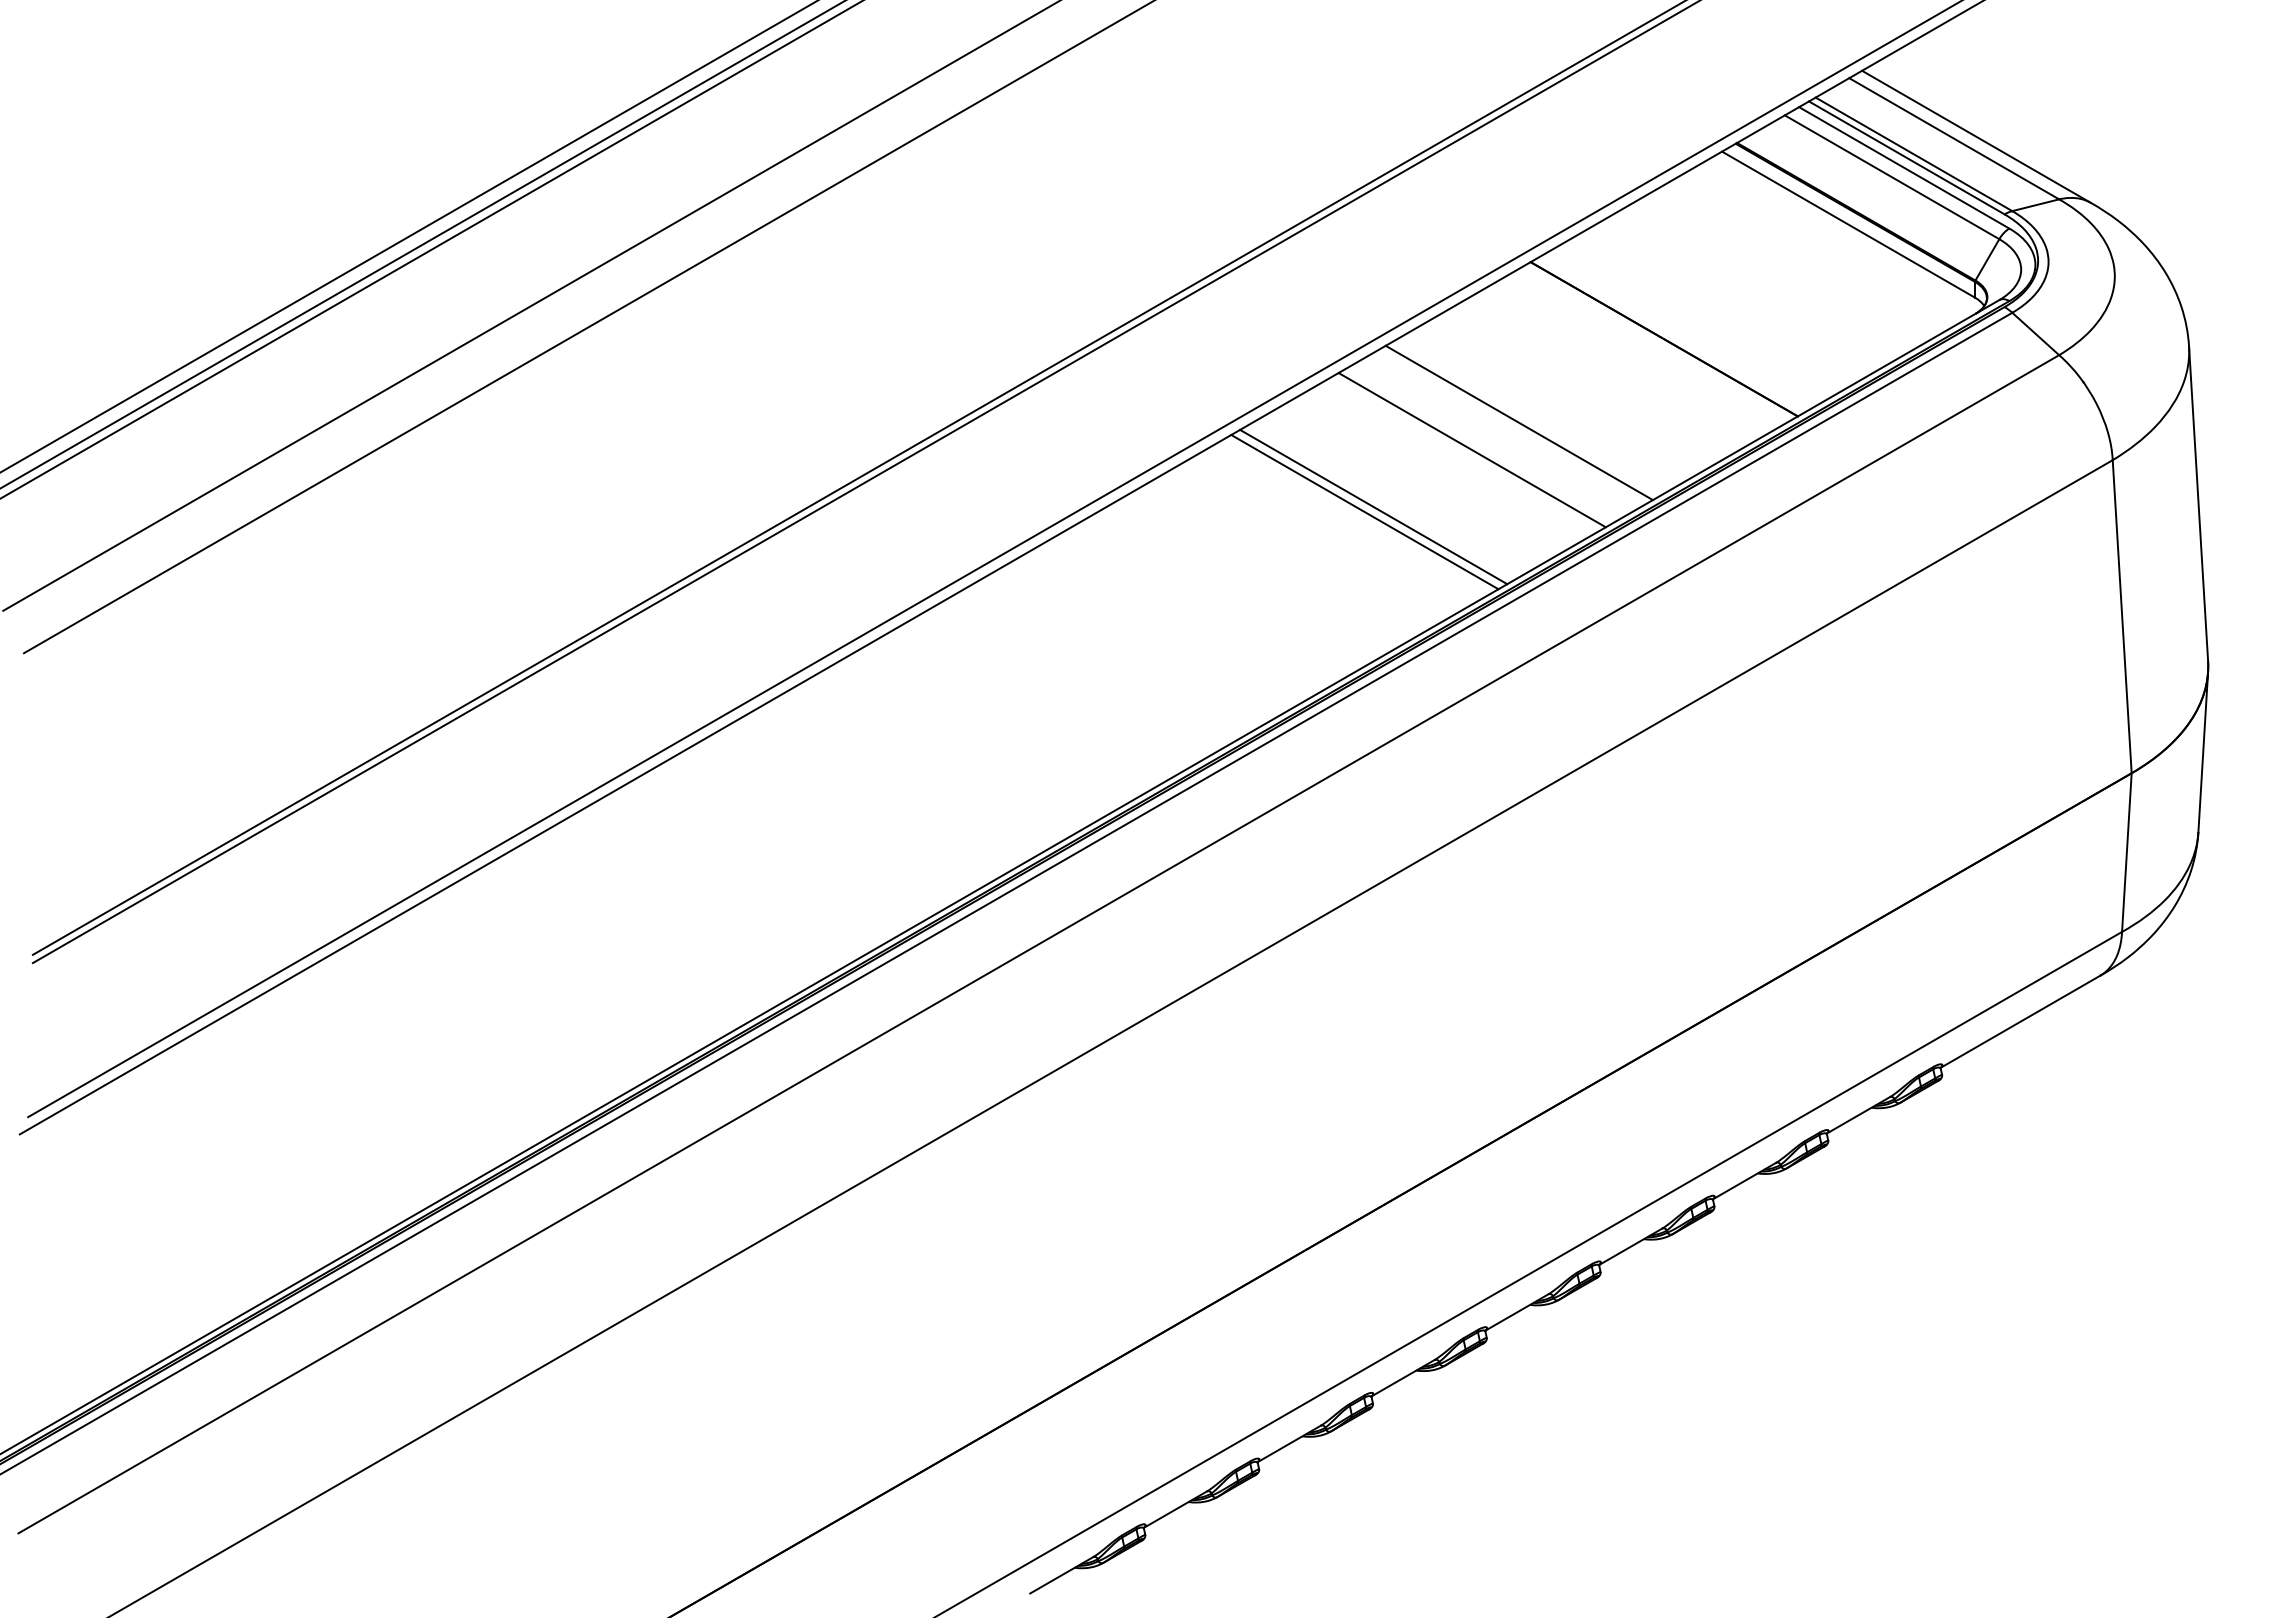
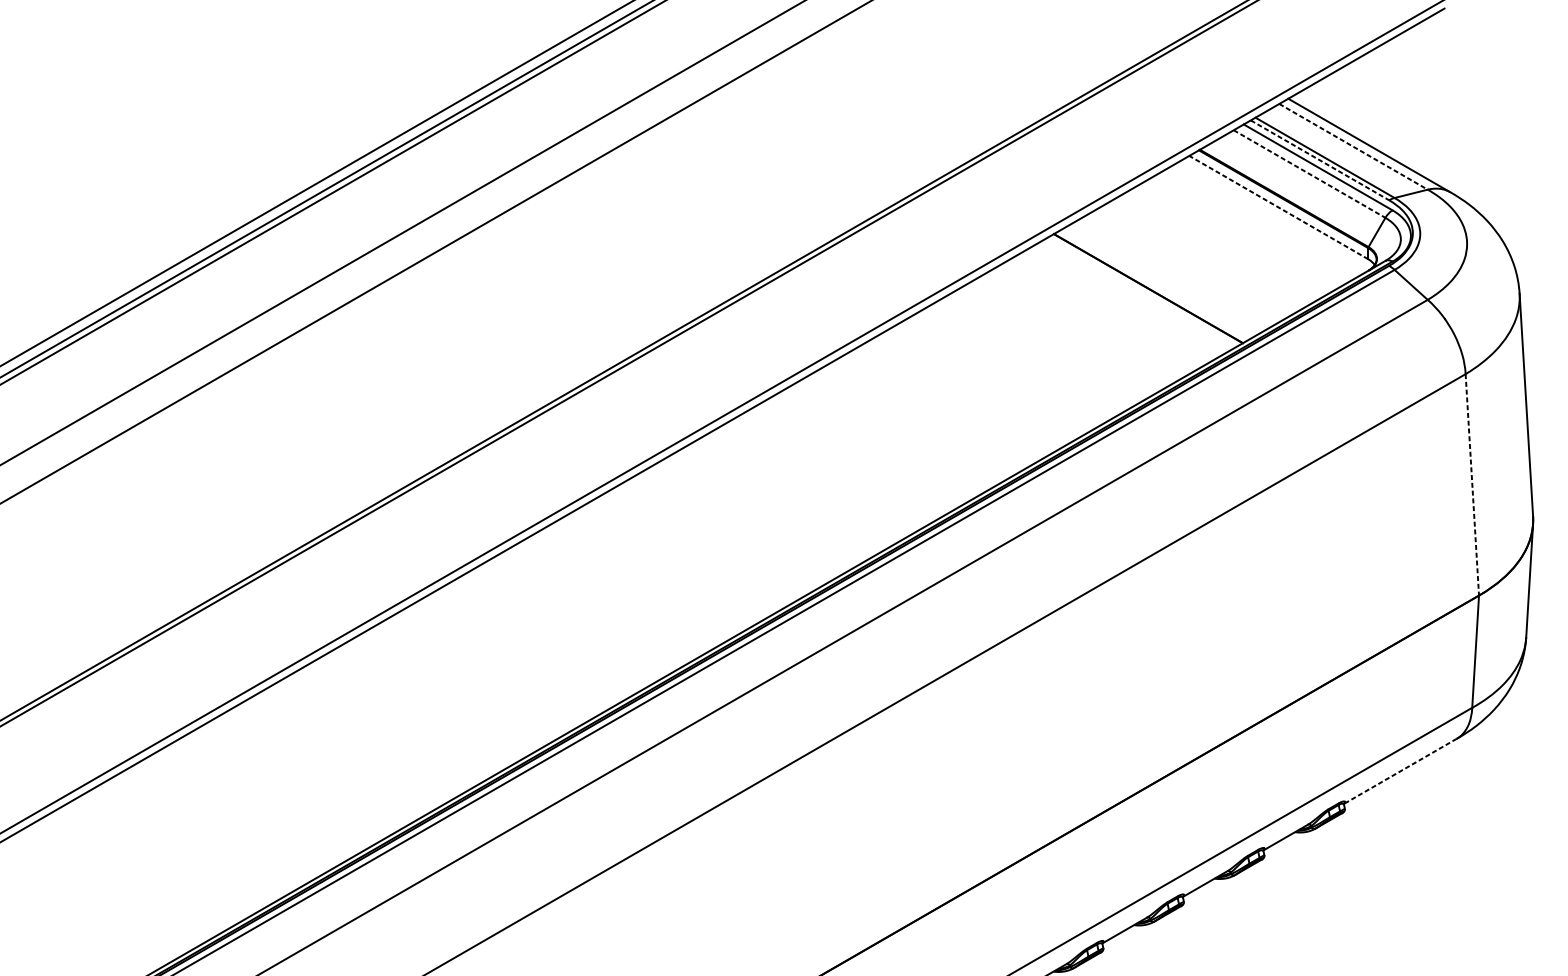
line: (1954, 139) -> (1353, 147), solid -> dashed
line: (1906, 157) -> (1319, 160), solid -> dashed
line: (1892, 177) -> (1309, 174), solid -> dashed
line: (1848, 224) -> (1278, 207), solid -> dashed
line: (1518, 422) -> (1045, 347), removed
line: (1471, 450) -> (1012, 367), removed
line: (1373, 506) -> (942, 406), removed
line: (1364, 511) -> (936, 410), removed
line: (2122, 616) -> (1472, 484), solid -> dashed
line: (2020, 1022) -> (1400, 771), solid -> dashed

